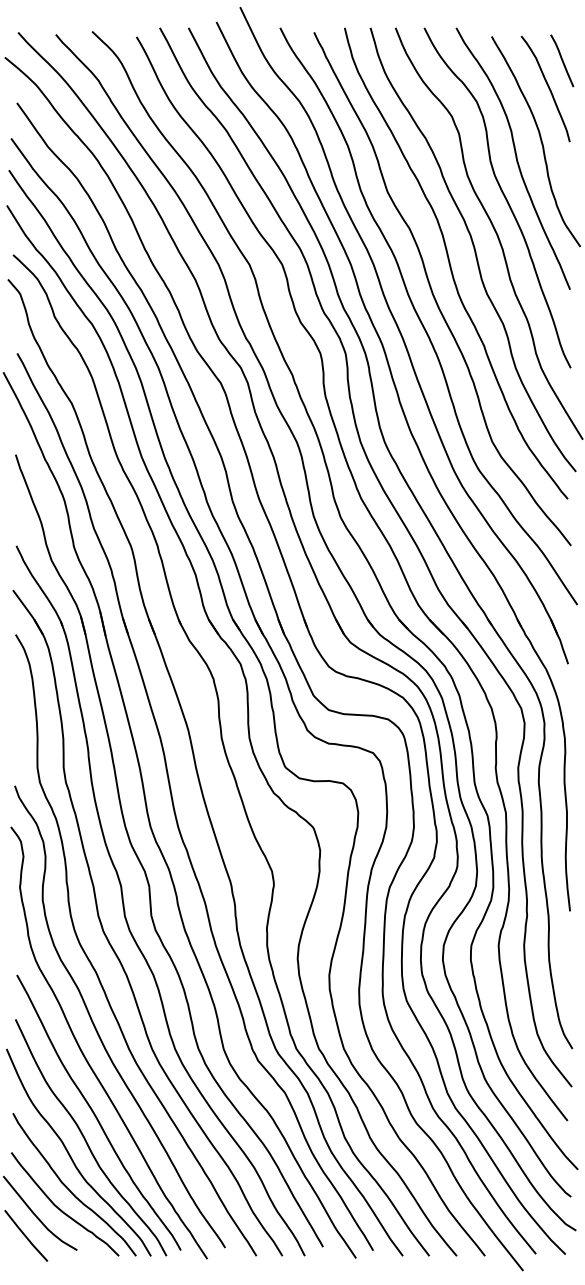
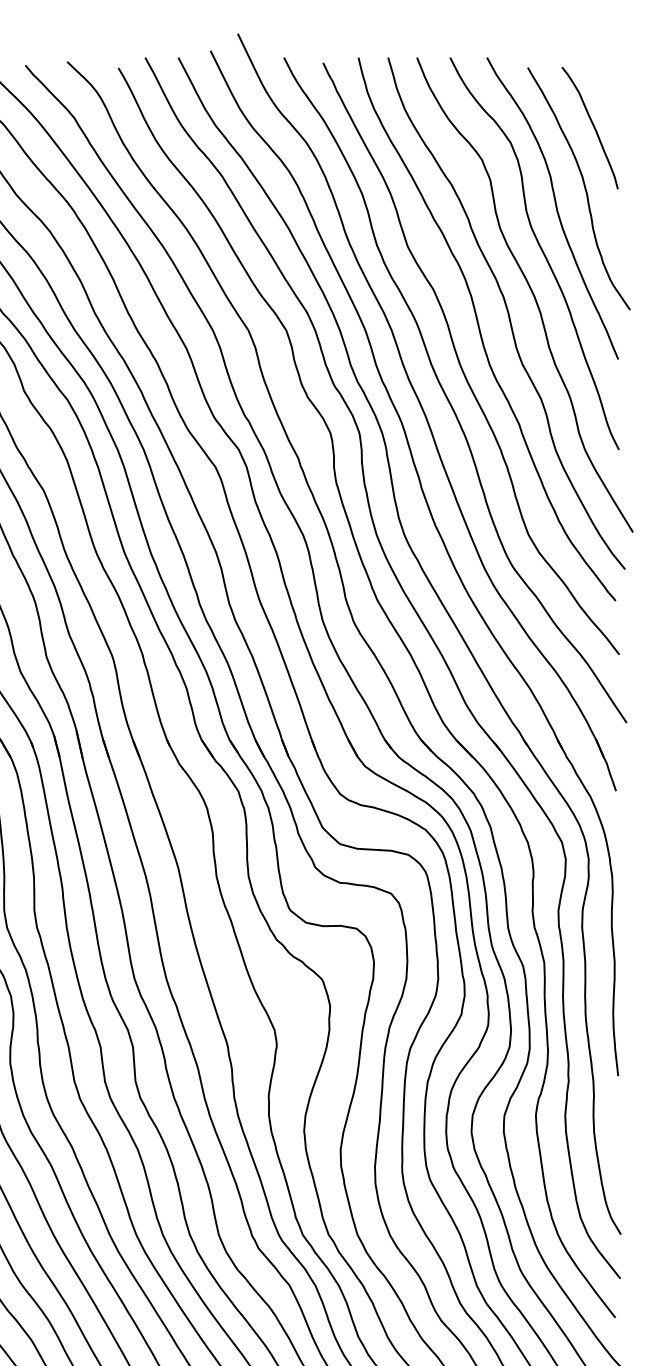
curve: (562, 60) -> (609, 95), removed

